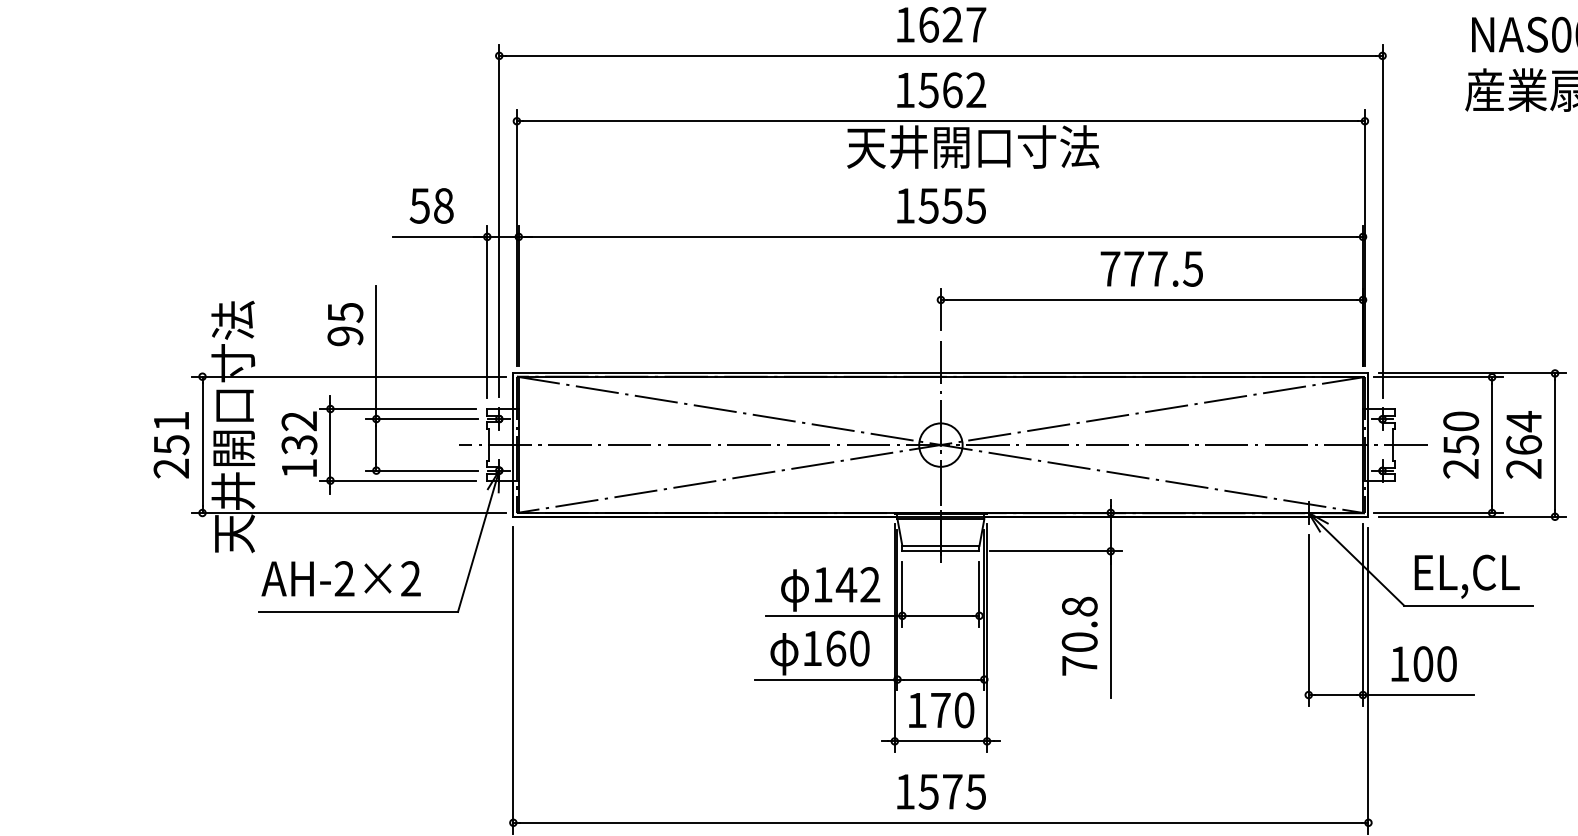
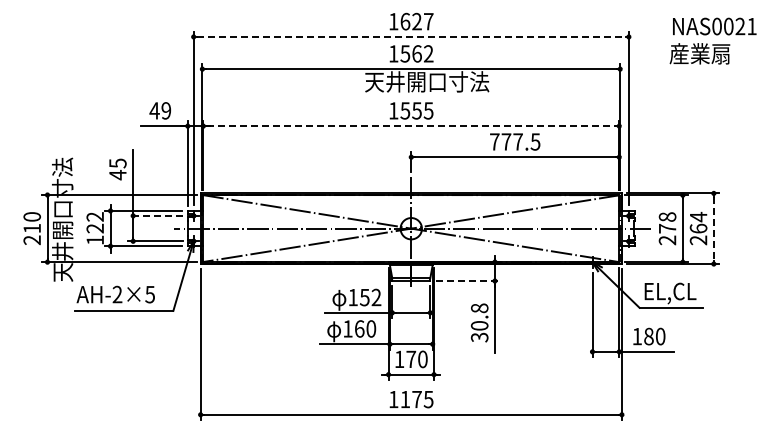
line: (941, 54) -> (411, 36), solid -> dashed
text: (431, 205) -> (160, 110), 58 -> 49
line: (941, 237) -> (411, 126), solid -> dashed
text: (344, 337) -> (117, 175), 95 -> 45
line: (421, 418) -> (155, 215), solid -> dashed
text: (170, 432) -> (31, 222), 251 -> 210
text: (1460, 432) -> (667, 222), 250 -> 278
text: (299, 444) -> (95, 228), 132 -> 122
line: (1554, 446) -> (713, 229), solid -> dashed
line: (1057, 552) -> (468, 281), solid -> dashed
text: (409, 578) -> (149, 294), AH-2×2 -> AH-2×5
text: (845, 584) -> (364, 297), 142 -> 152
text: (1422, 663) -> (648, 336), 100 -> 180
text: (1079, 665) -> (479, 337), 70.8 -> 30.8
text: (929, 791) -> (405, 399), 1575 -> 1175

